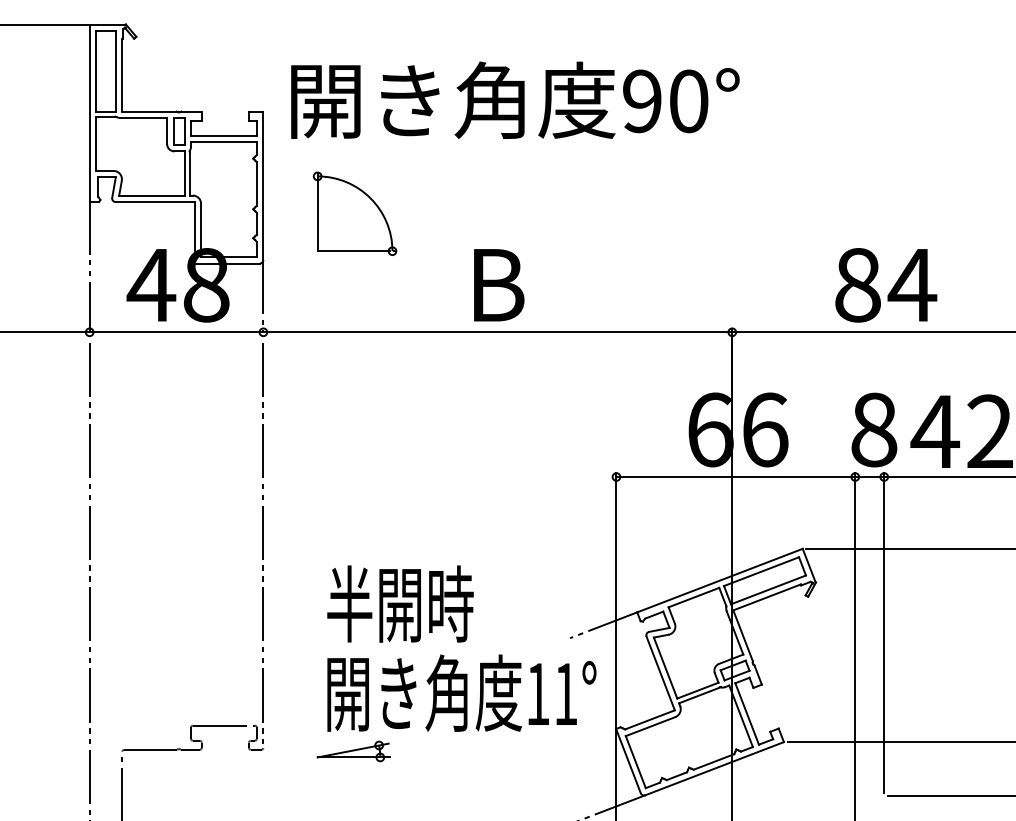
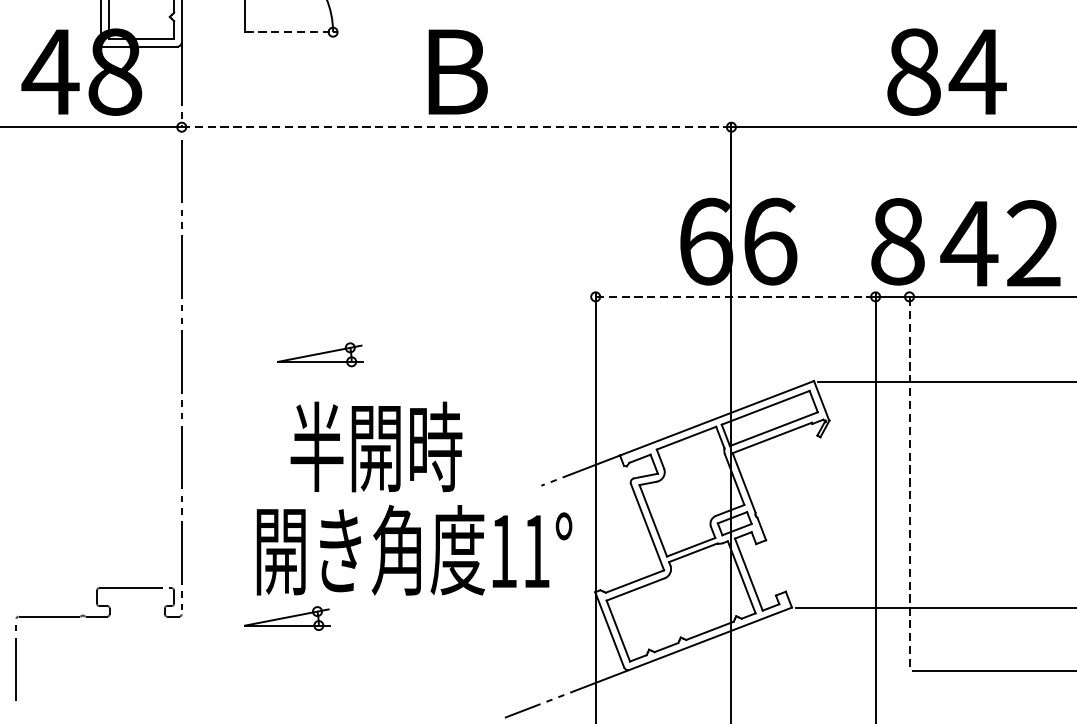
line: (354, 251) -> (288, 32), solid -> dashed
text: (886, 285) -> (947, 72), moved
line: (498, 332) -> (457, 127), solid -> dashed
line: (736, 477) -> (736, 297), solid -> dashed
part: (381, 526) -> (320, 354), added
text: (400, 603) -> (376, 446), moved
line: (884, 633) -> (909, 480), solid -> dashed

